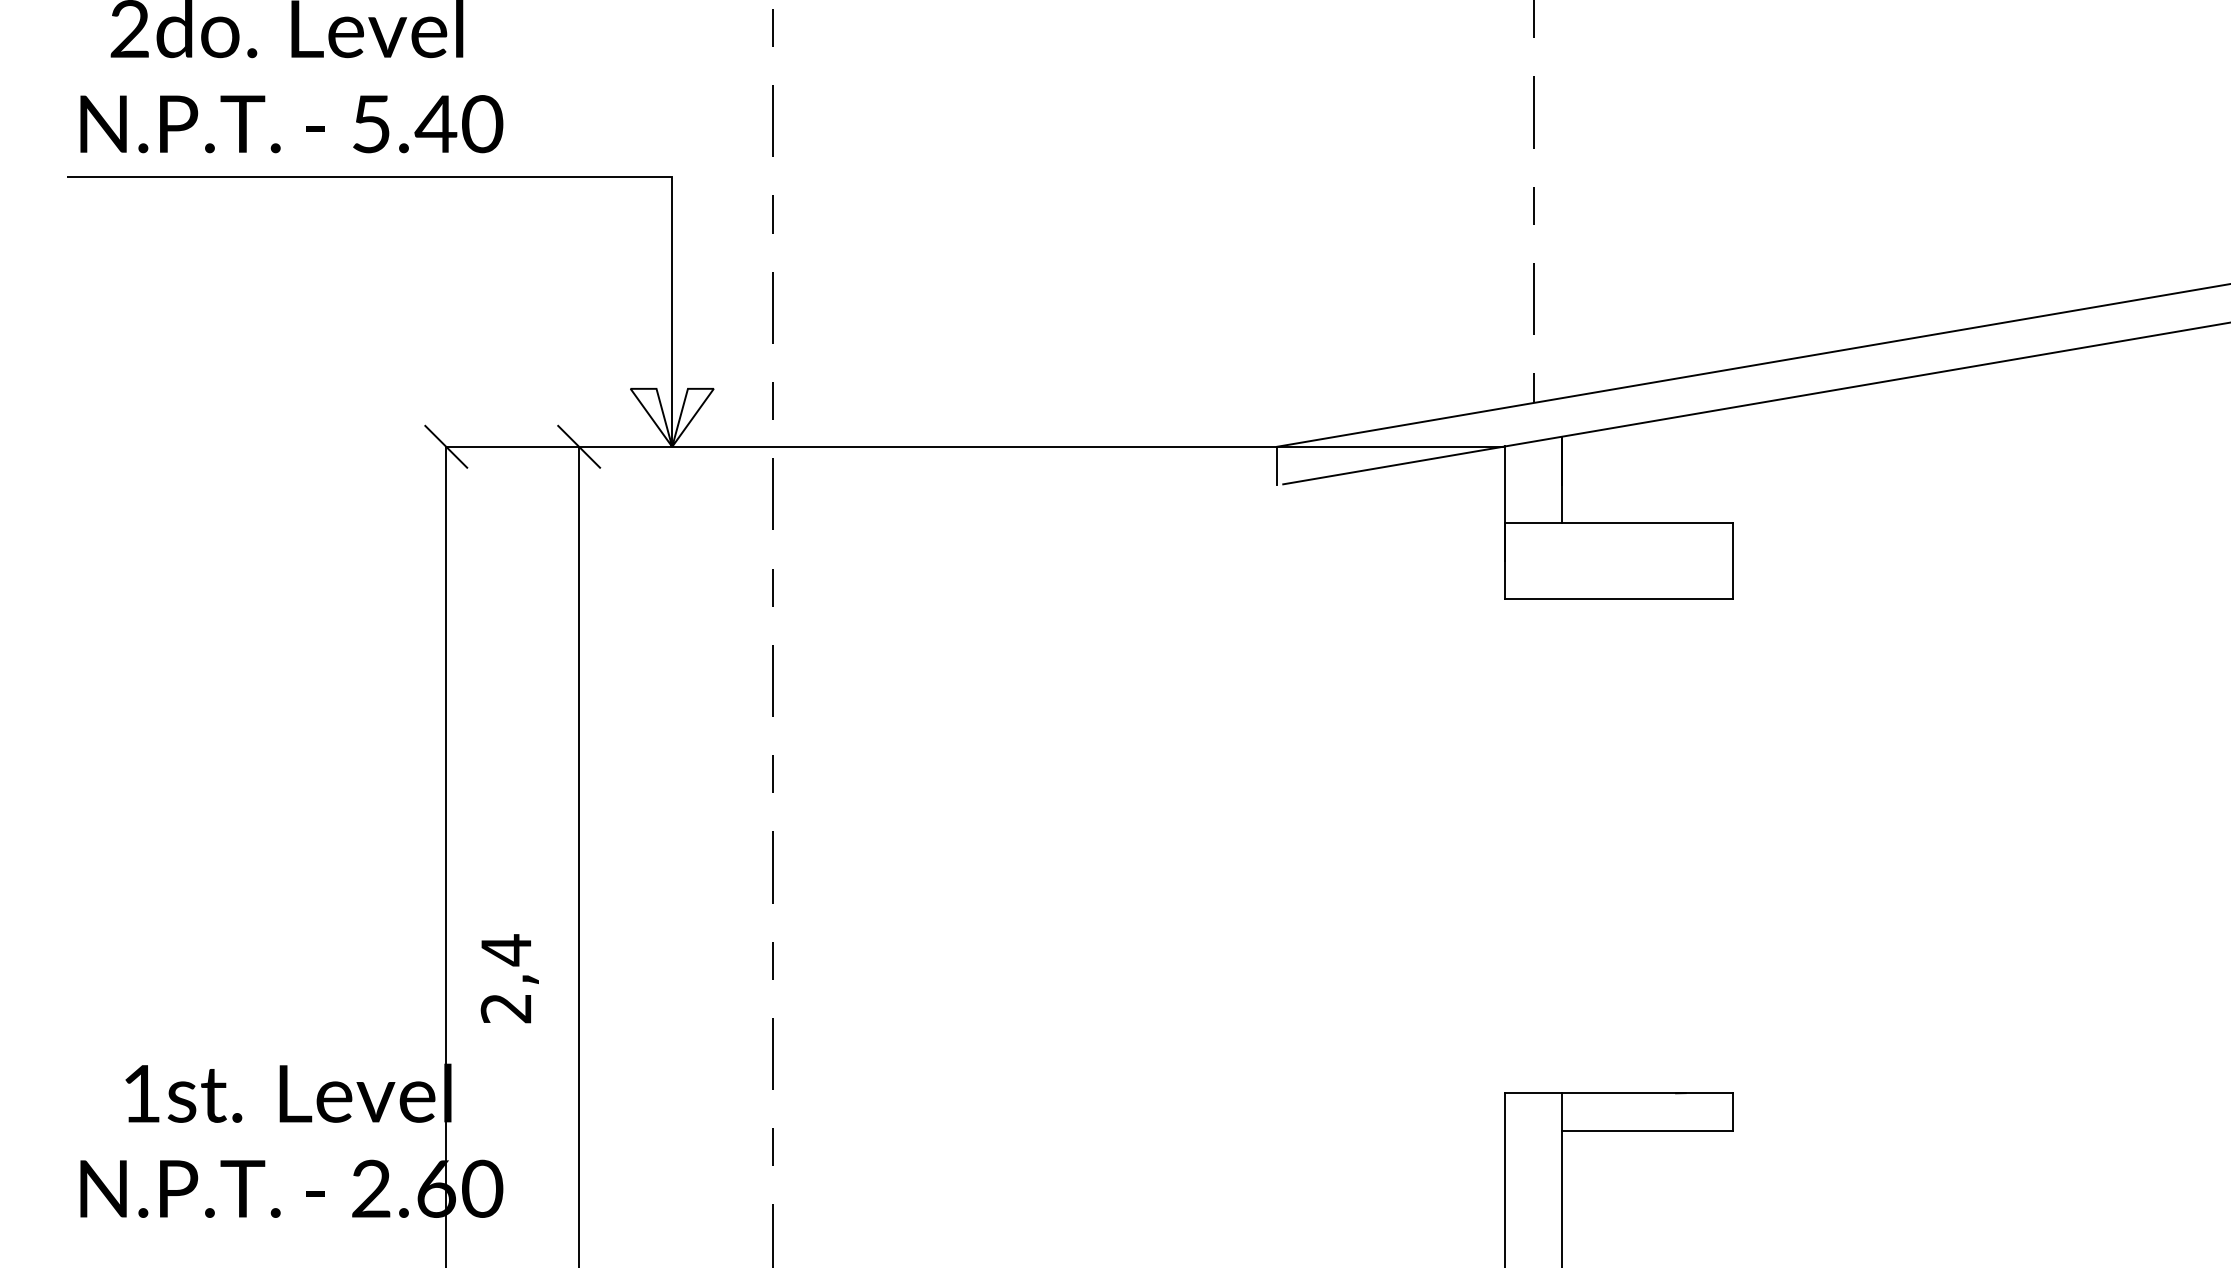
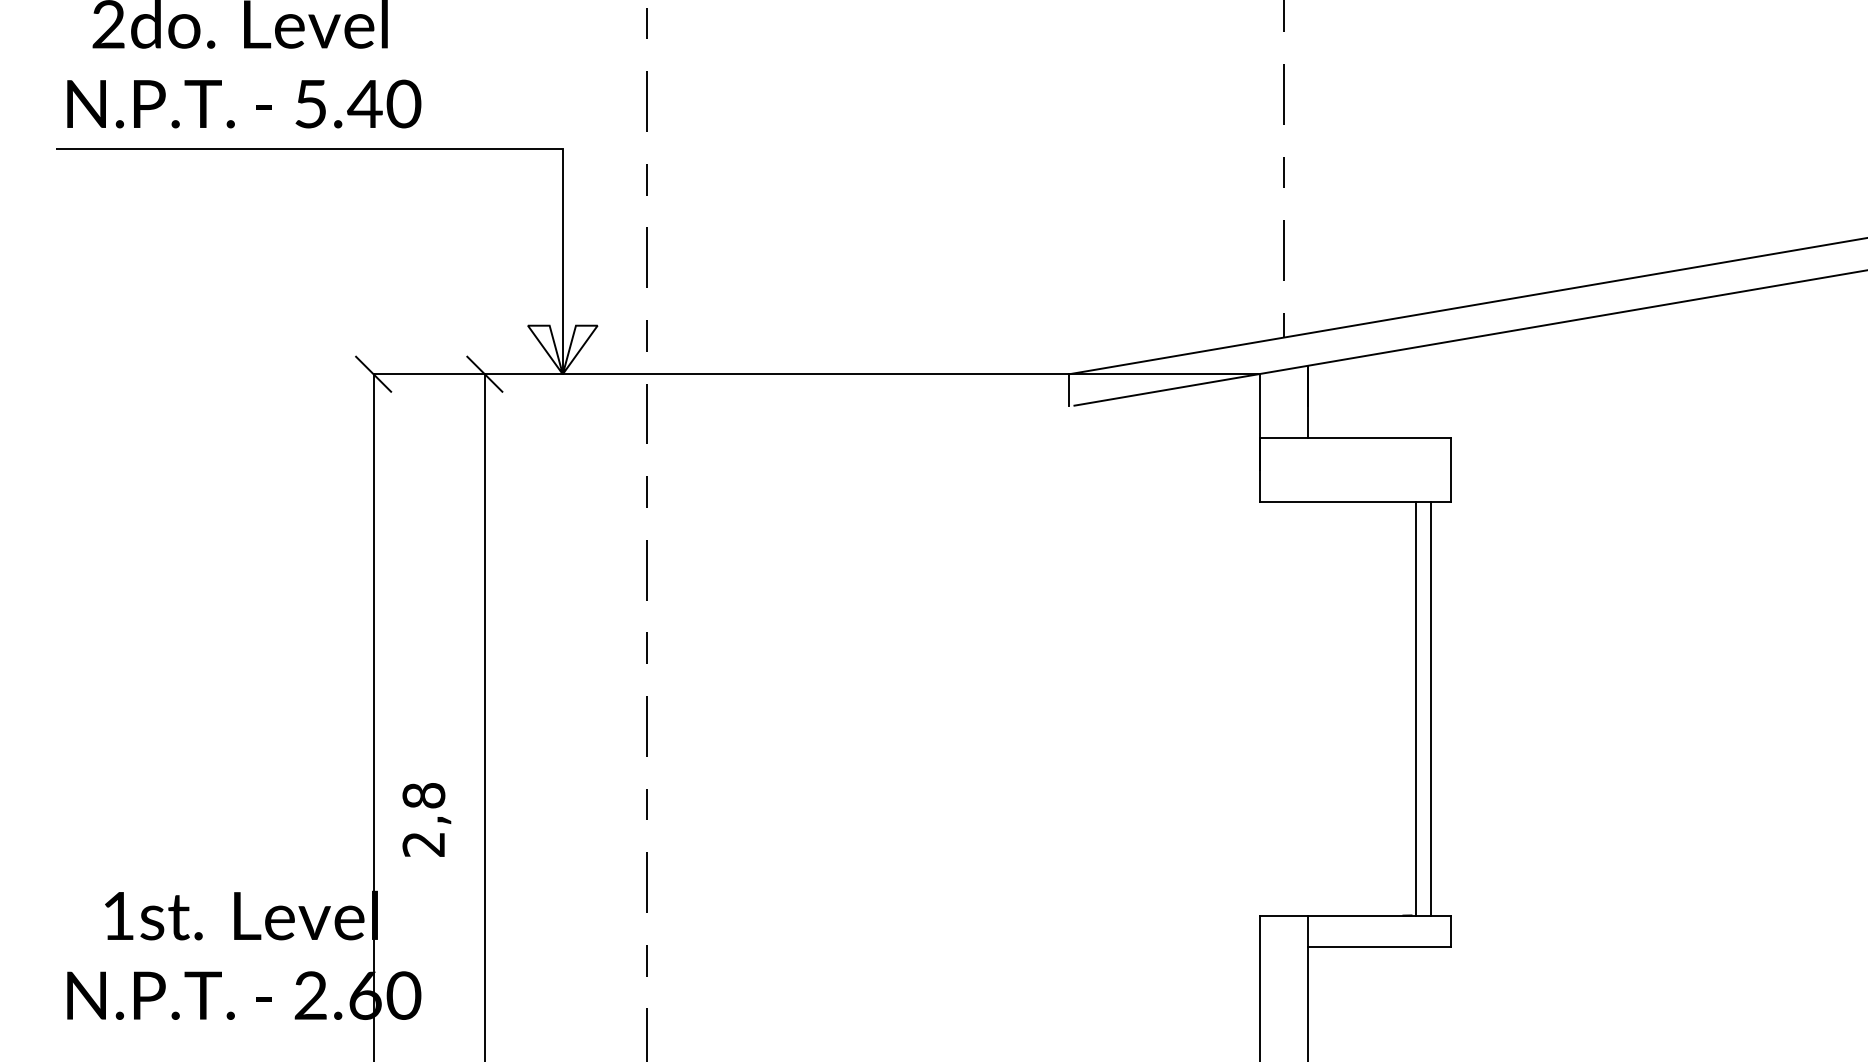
line: (1690, 845) -> (1415, 708), added
line: (1709, 845) -> (1431, 708), added
text: (505, 949) -> (423, 795), 2,4 -> 2,8

